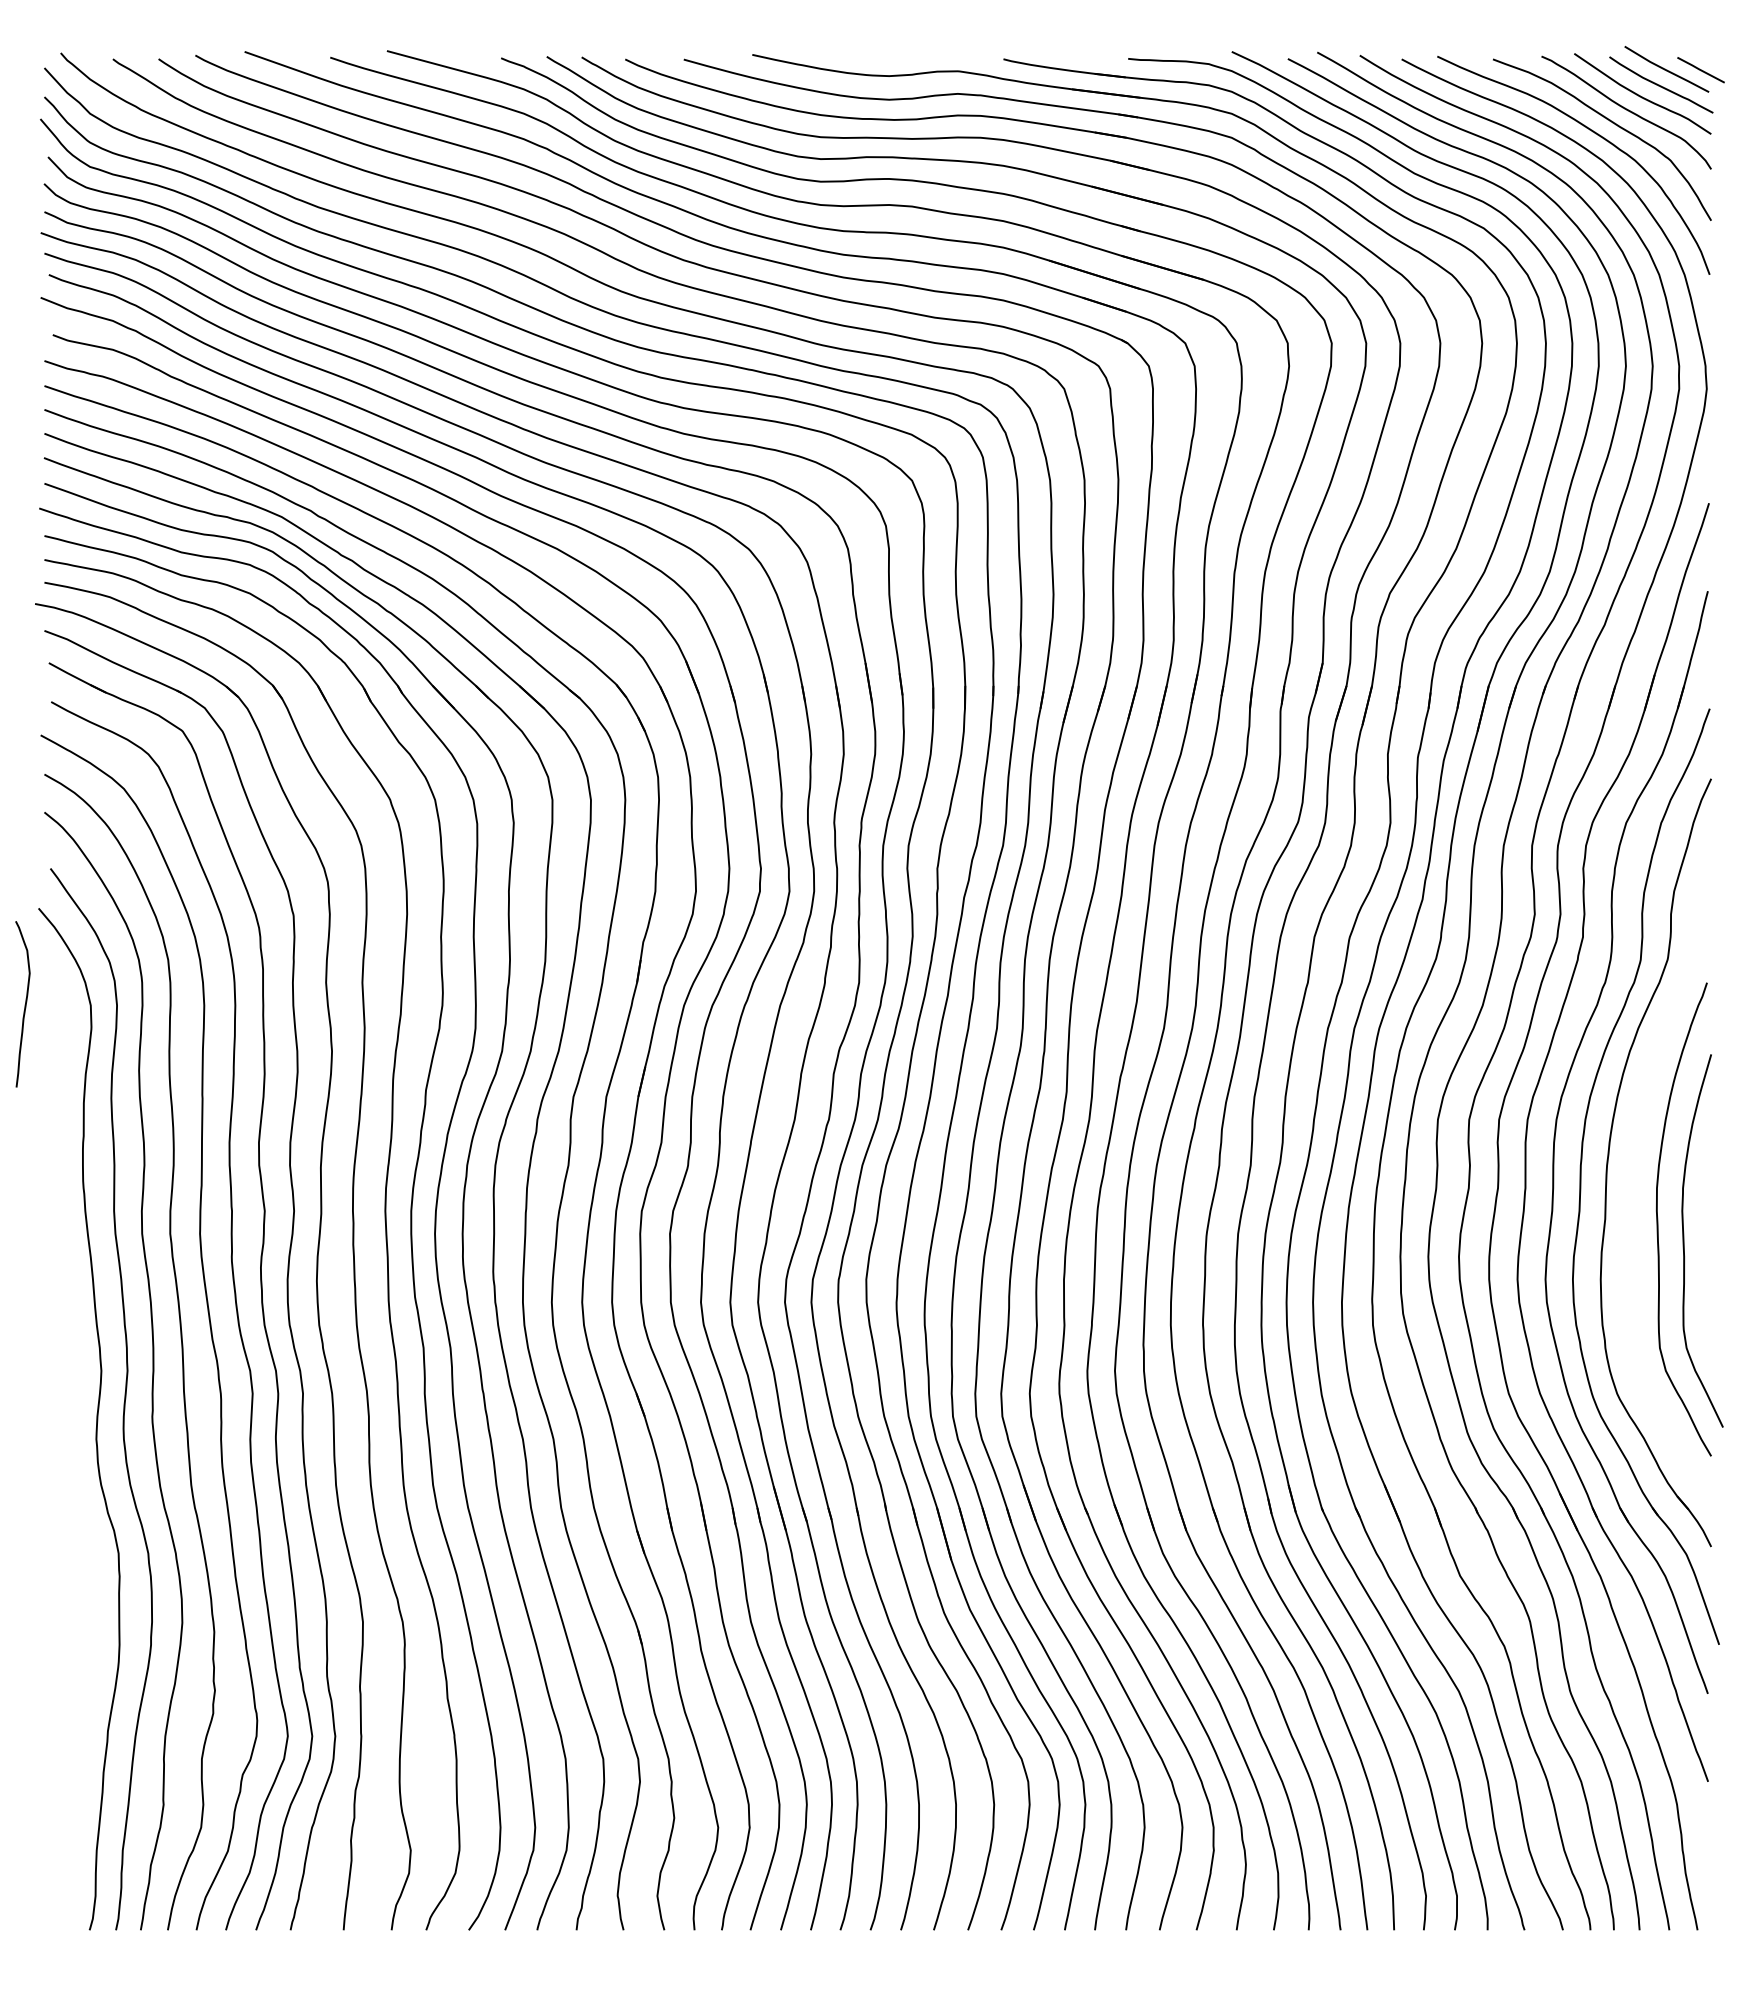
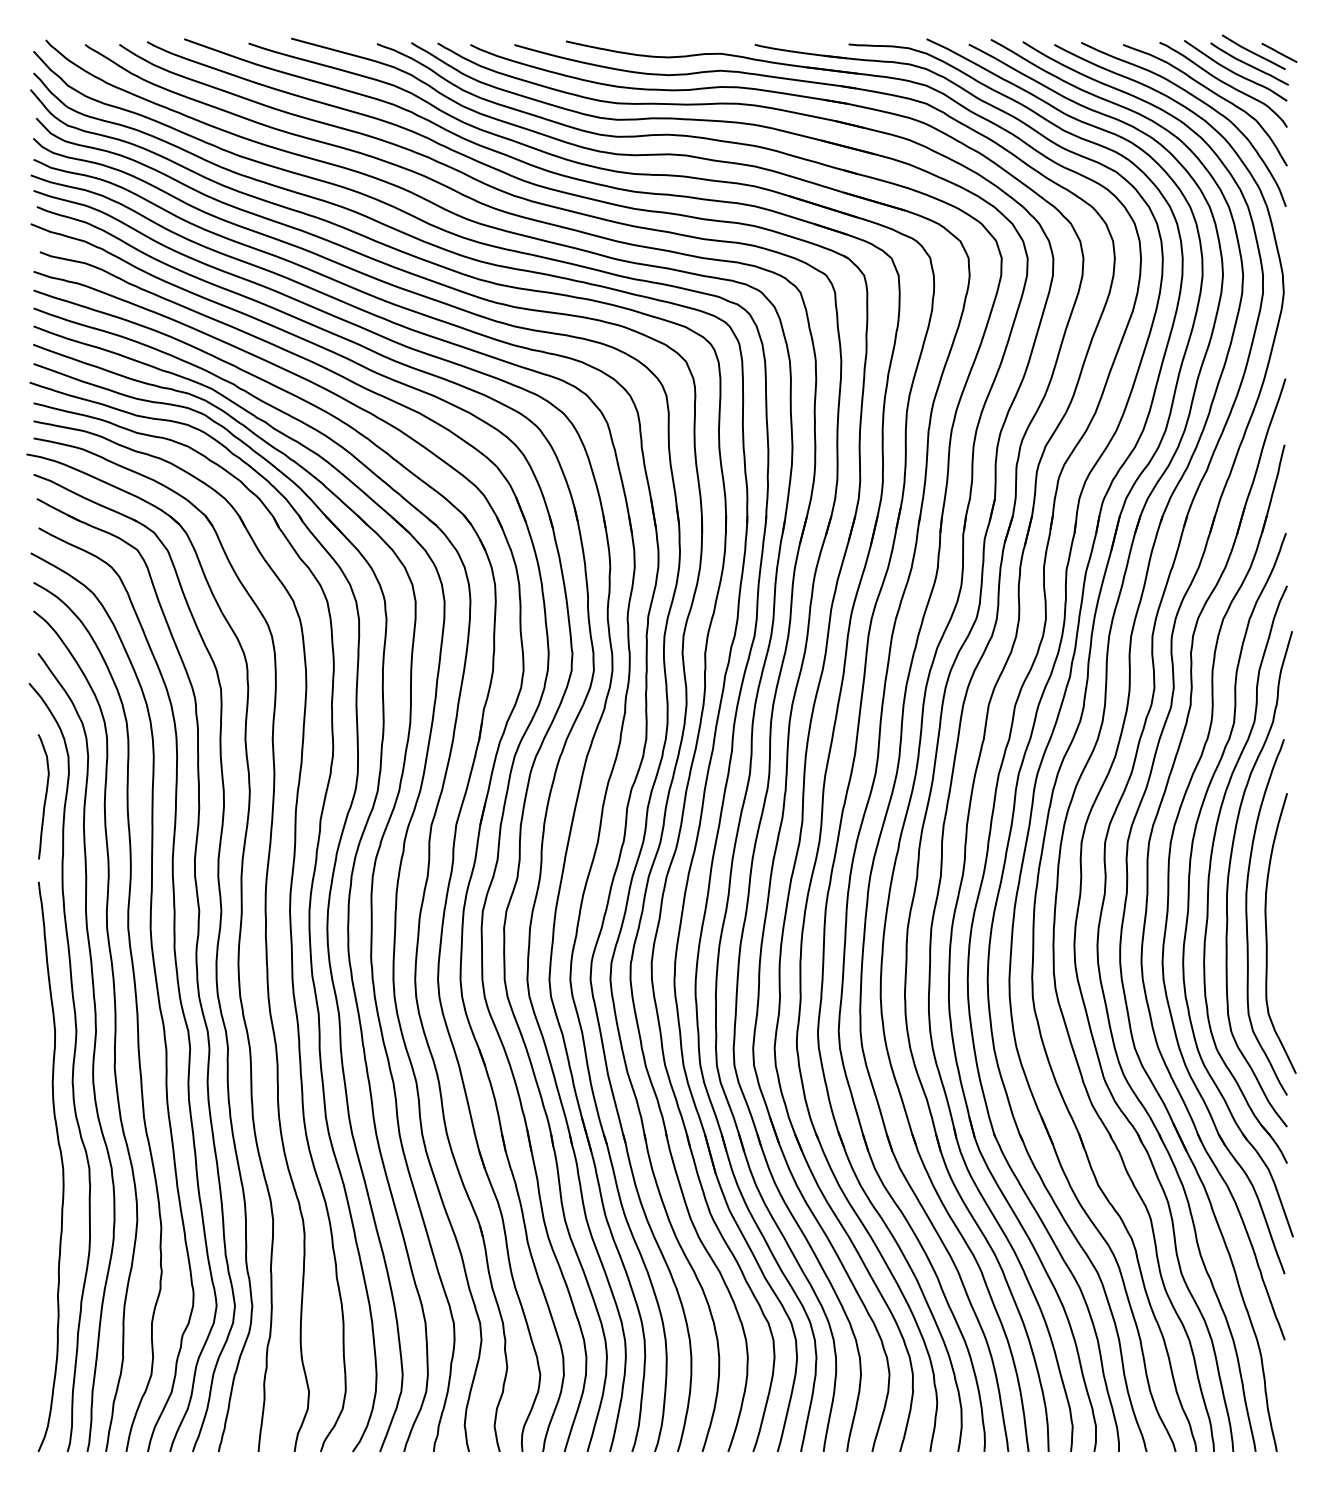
curve: (24, 1004) -> (44, 797), moved
curve: (1634, 1162) -> (1229, 874), added
curve: (82, 1551) -> (62, 1167), added

